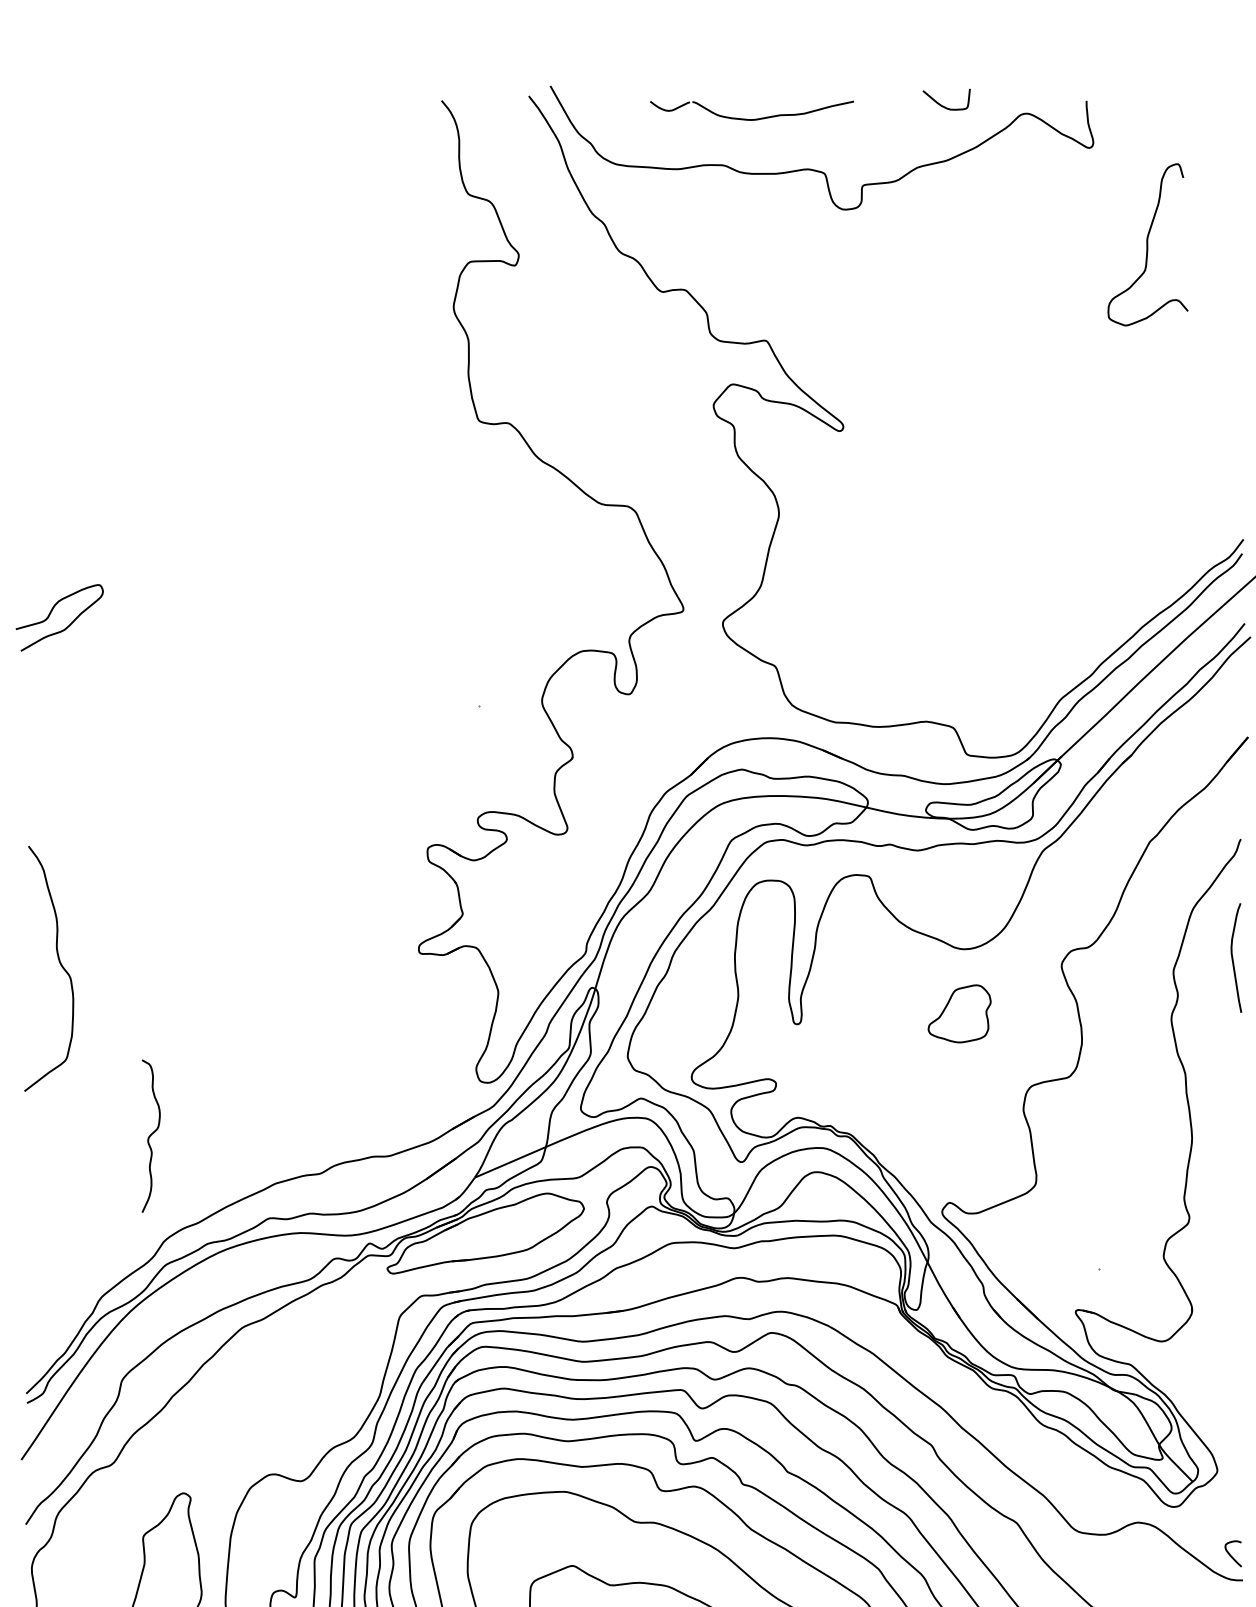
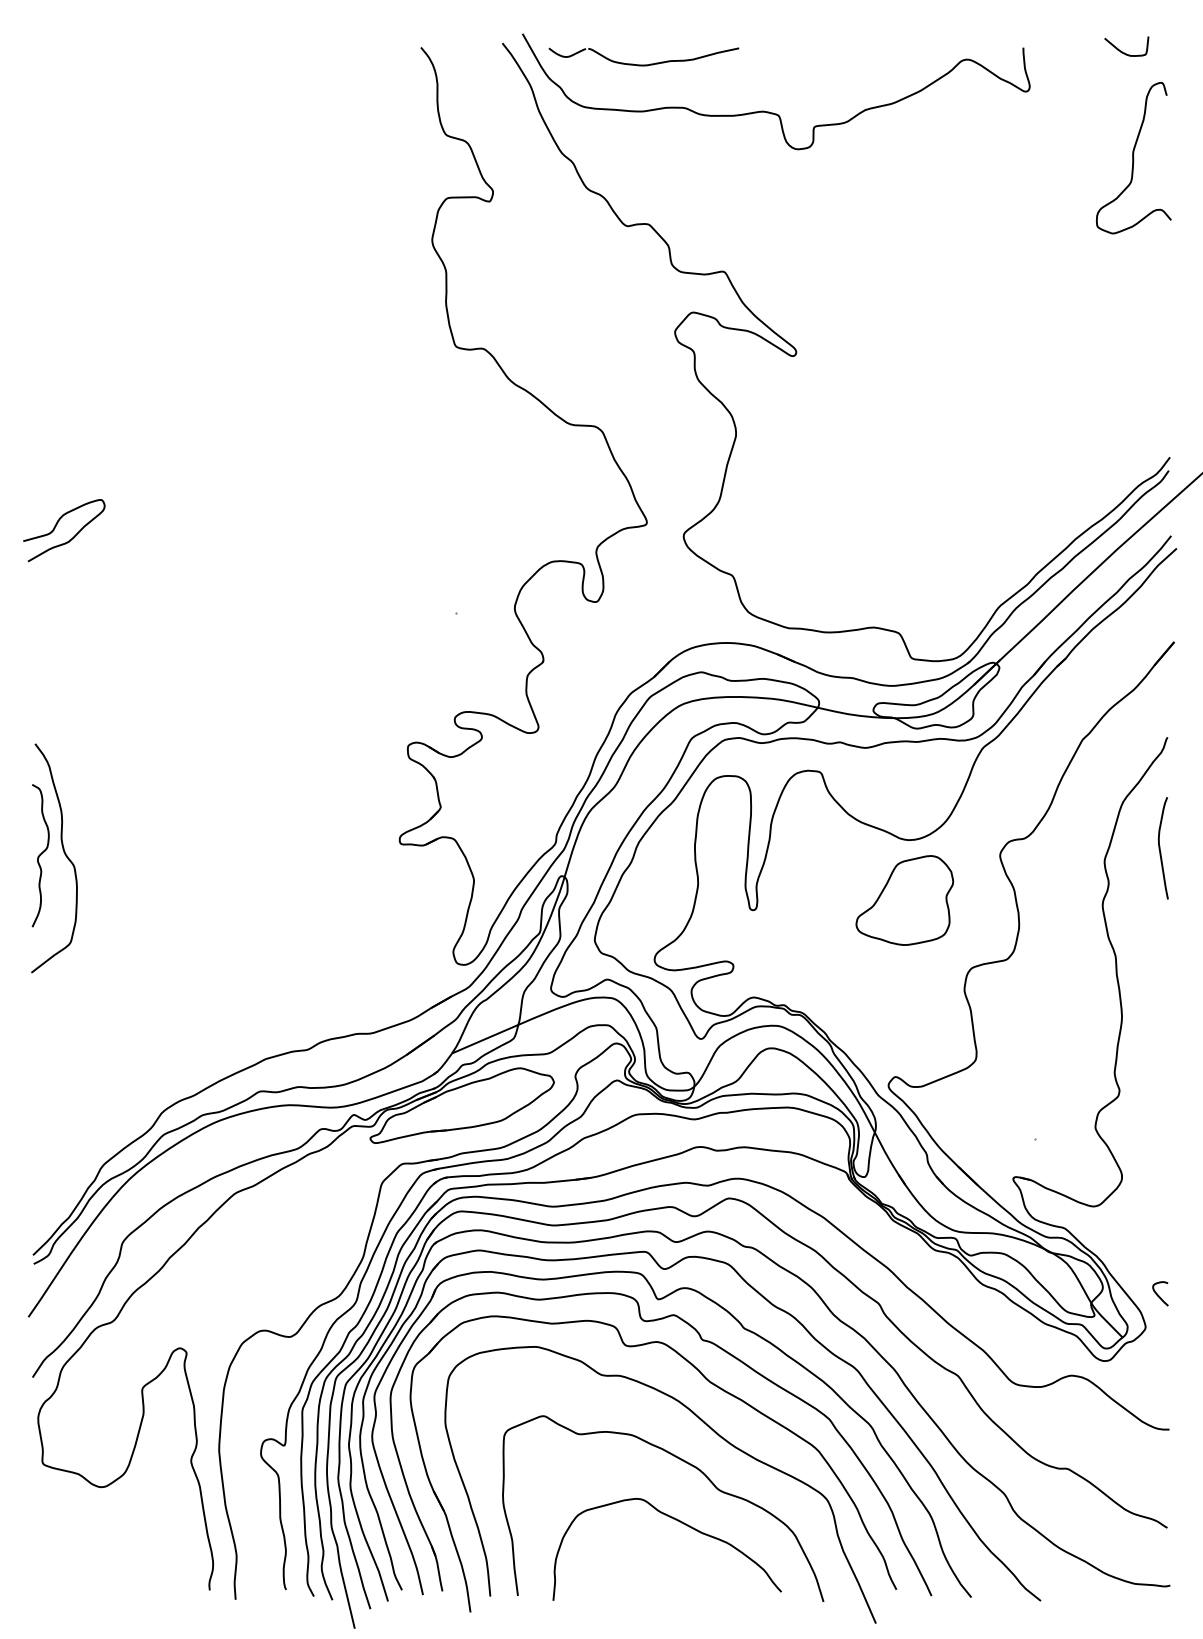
curve: (944, 106) -> (1124, 52), moved
part: (751, 118) -> (643, 64), moved
curve: (1147, 245) -> (1133, 158), moved
part: (959, 1013) -> (904, 900), size x1.67
curve: (150, 1135) -> (40, 855), moved
curve: (1231, 1554) -> (1158, 1294), moved

